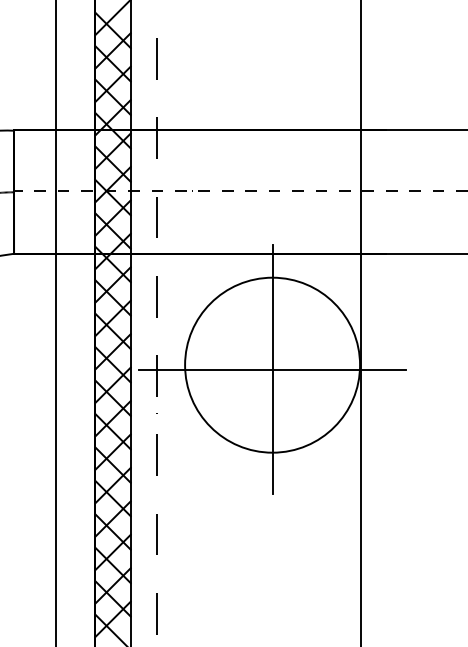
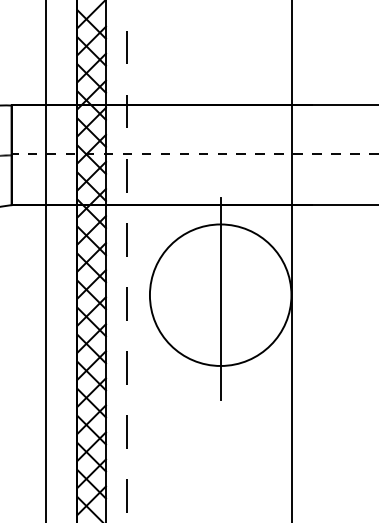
line: (272, 369) -> (220, 298), removed

